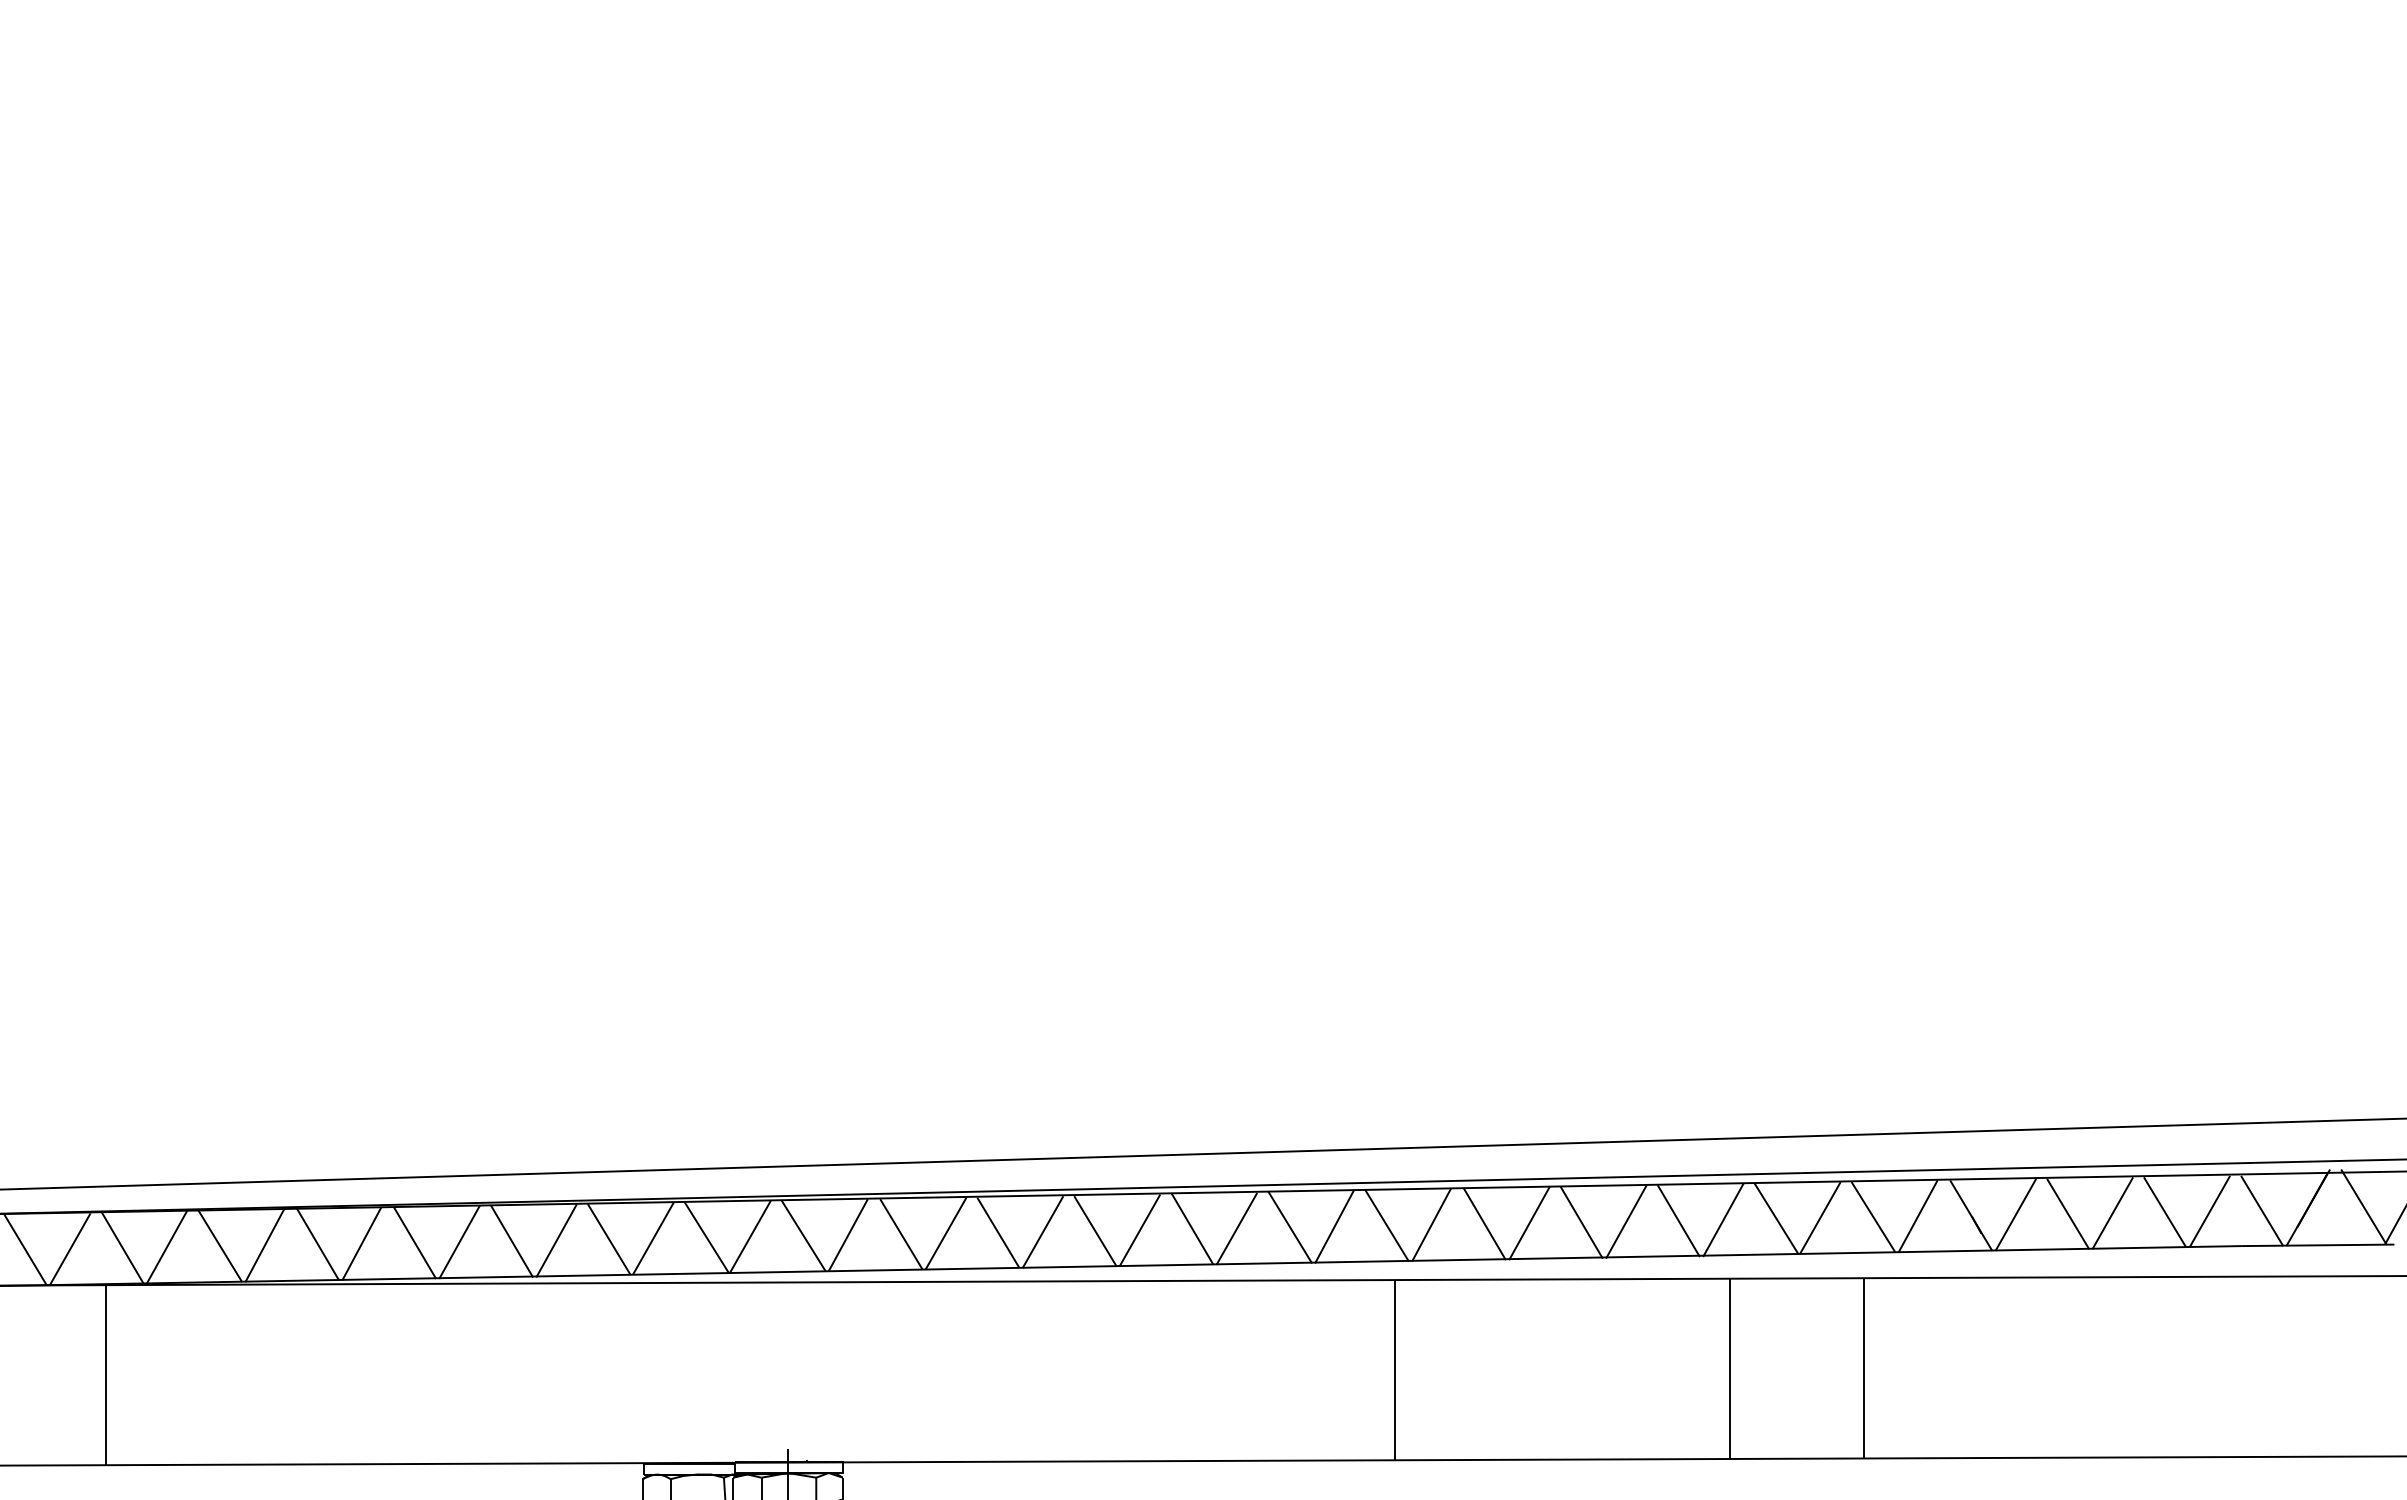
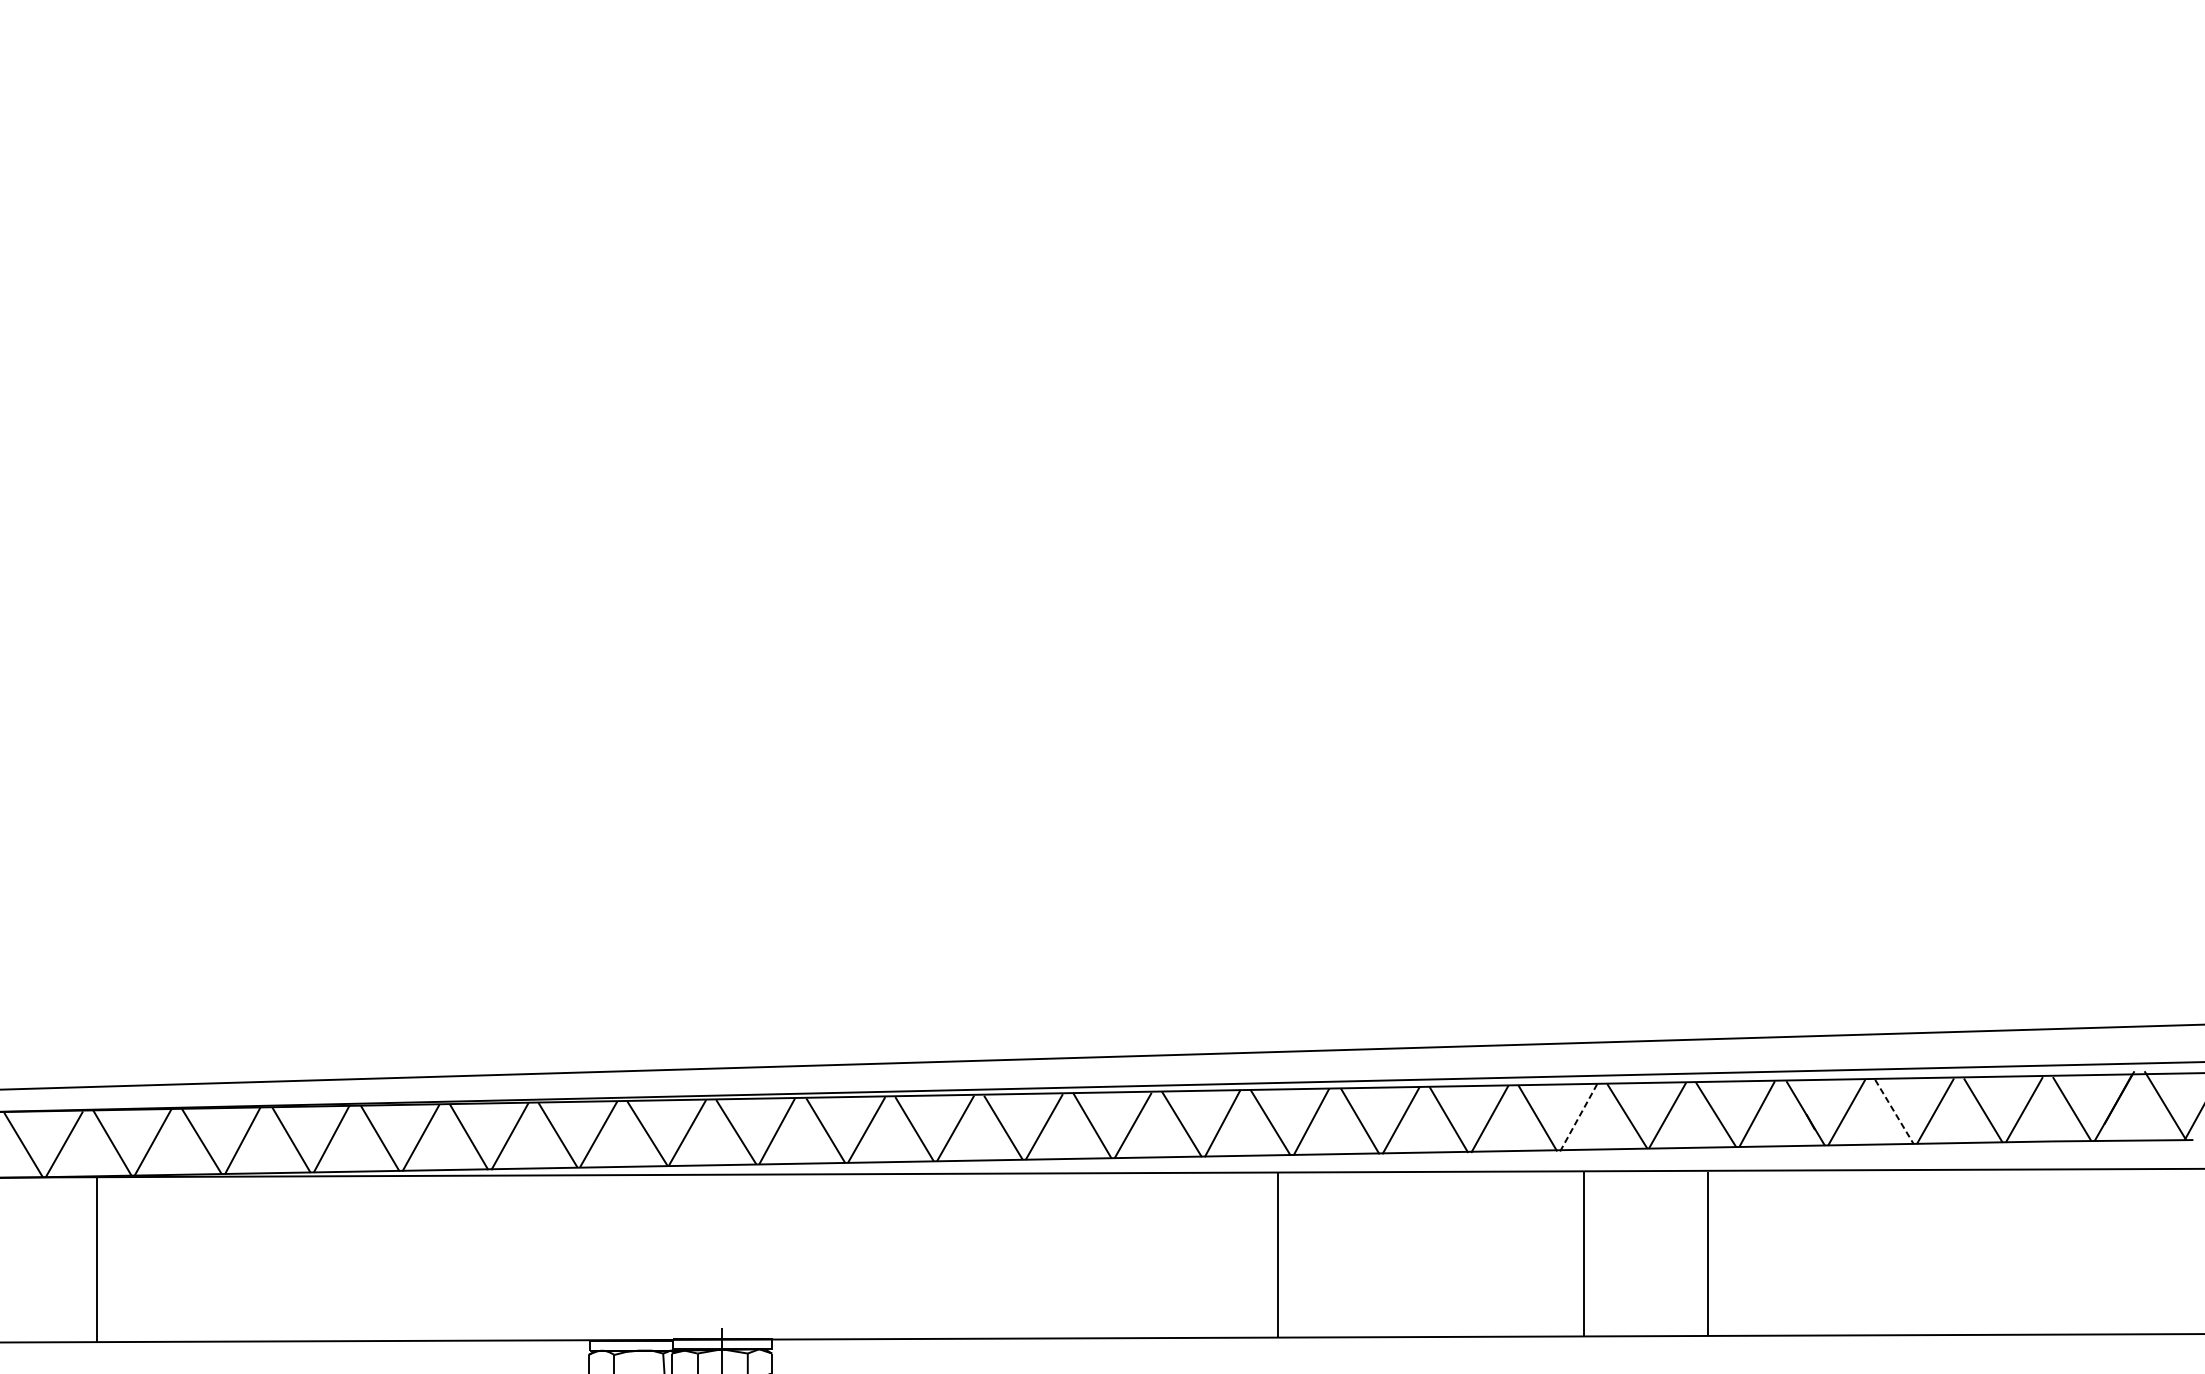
line: (2068, 1214) -> (1894, 1112), solid -> dashed
line: (1723, 1220) -> (1578, 1117), solid -> dashed

